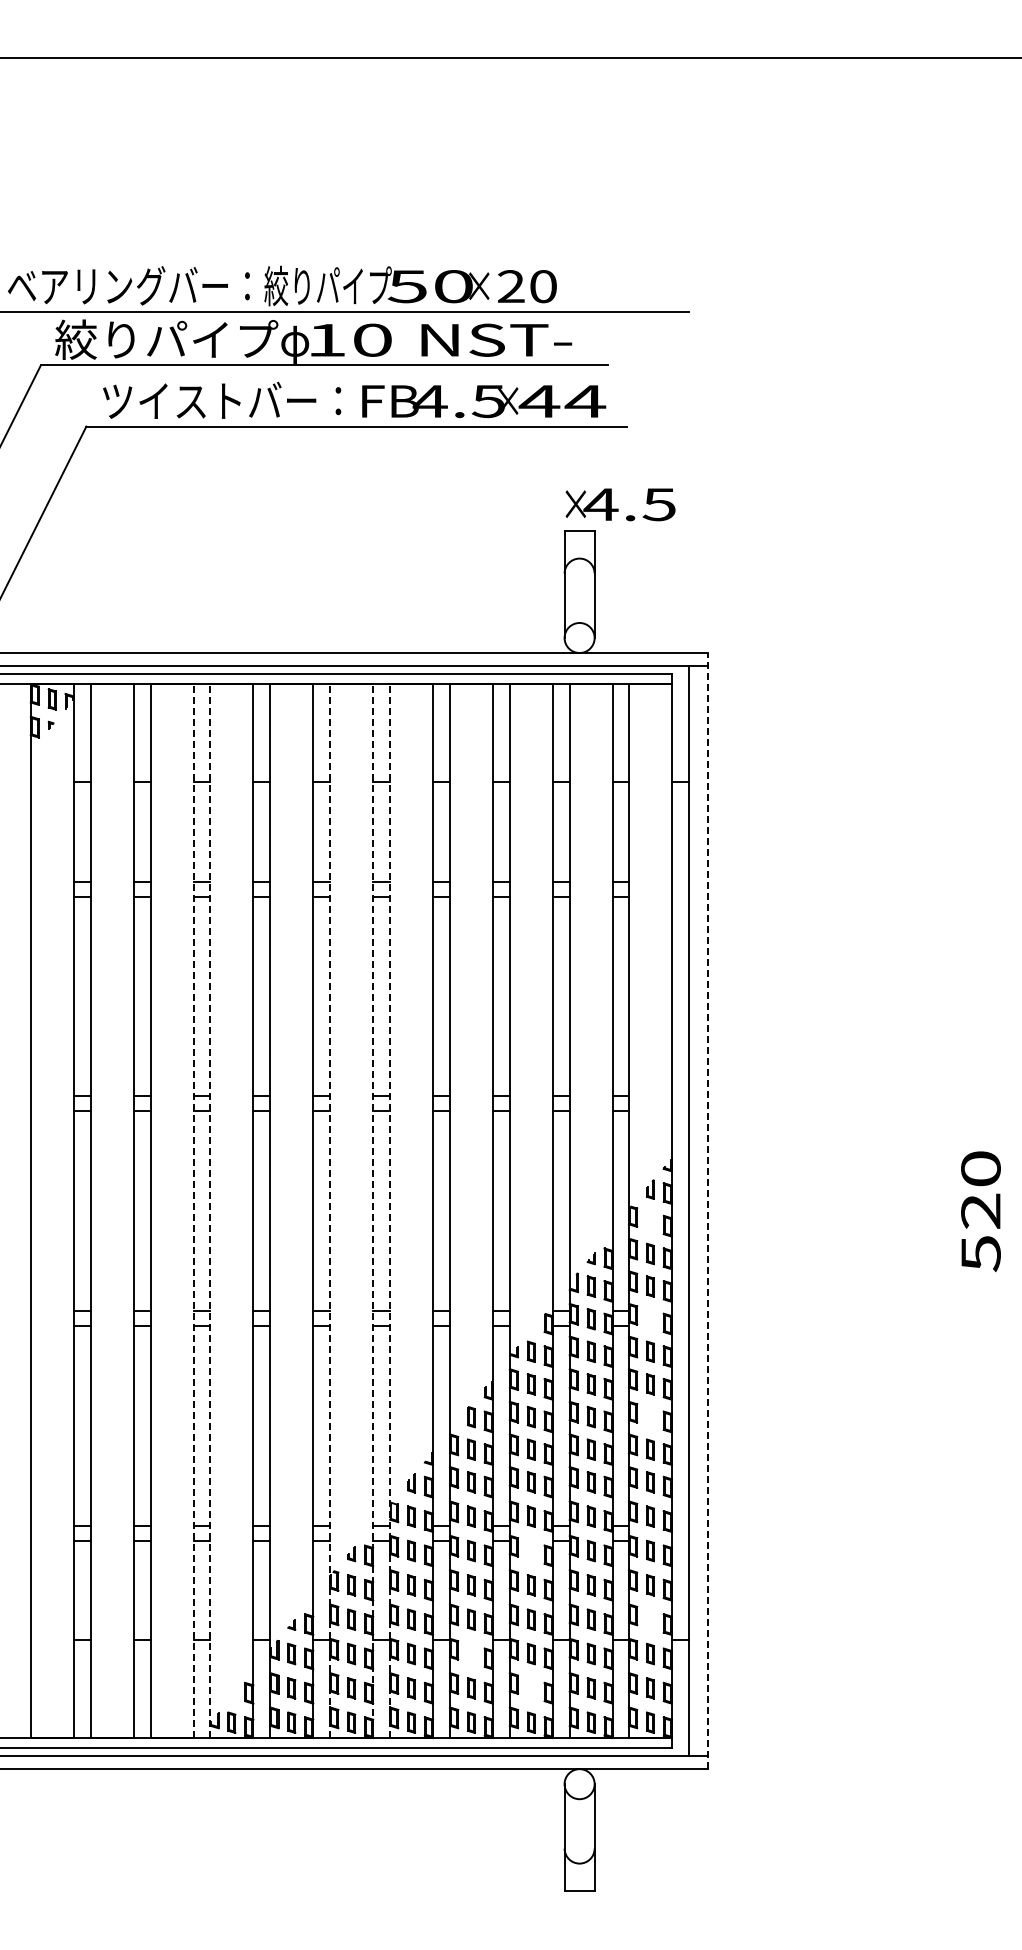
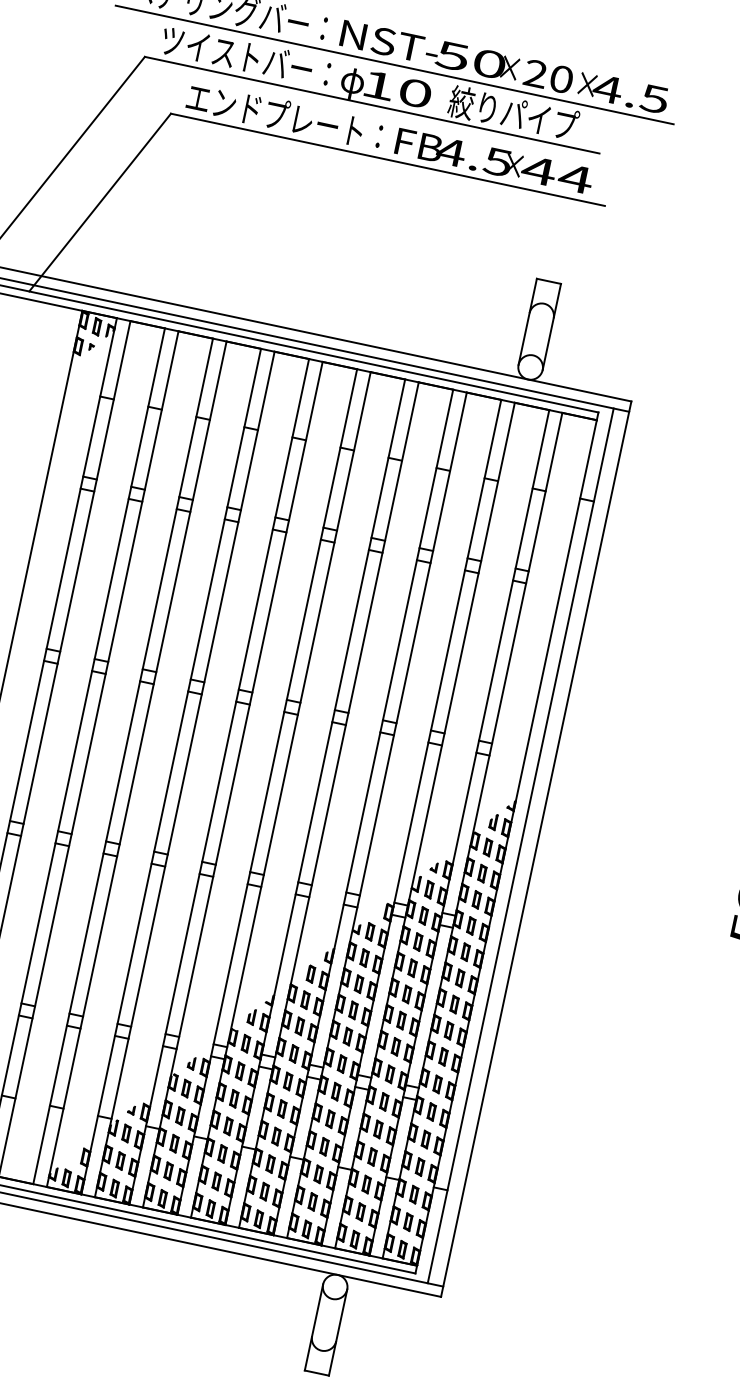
text: (327, 285) -> (388, 41), 絞りパイプ -> NST-
text: (166, 339) -> (250, 57), 絞りパイプ -> ツイストバー：
text: (494, 339) -> (513, 113), NST- -> 絞りパイプ
text: (222, 400) -> (284, 116), ツイストバー： -> エンドプレート：
text: (620, 504) -> (623, 92), moved
line: (708, 1210) -> (536, 848), dashed -> solid
line: (193, 1211) -> (123, 761), dashed -> solid
line: (210, 1211) -> (136, 764), dashed -> solid
line: (330, 1211) -> (232, 785), dashed -> solid
line: (373, 1211) -> (267, 792), dashed -> solid
line: (390, 1211) -> (281, 795), dashed -> solid
part: (650, 1221) -> (487, 847), added
part: (650, 1319) -> (471, 926), added
part: (650, 1416) -> (454, 1004), added
part: (530, 1550) -> (335, 1091), added
part: (650, 1619) -> (420, 1166), added
part: (471, 1653) -> (270, 1163), added
part: (530, 1688) -> (312, 1201), added

